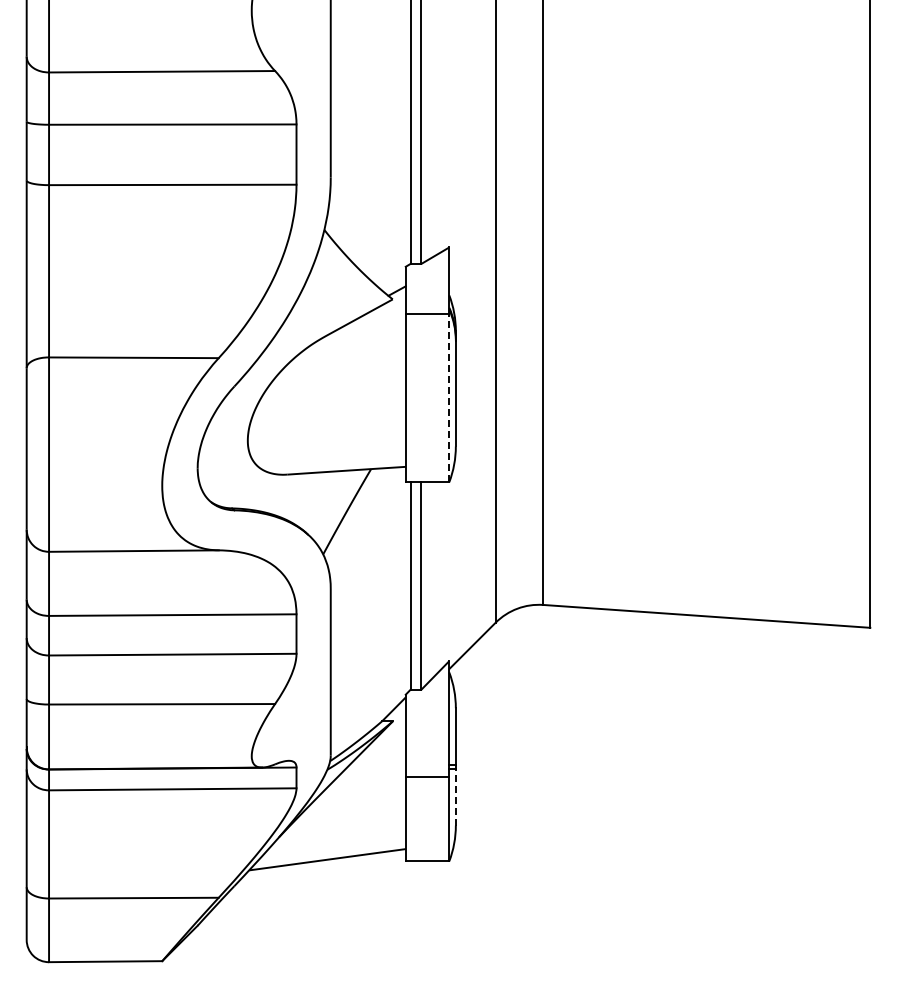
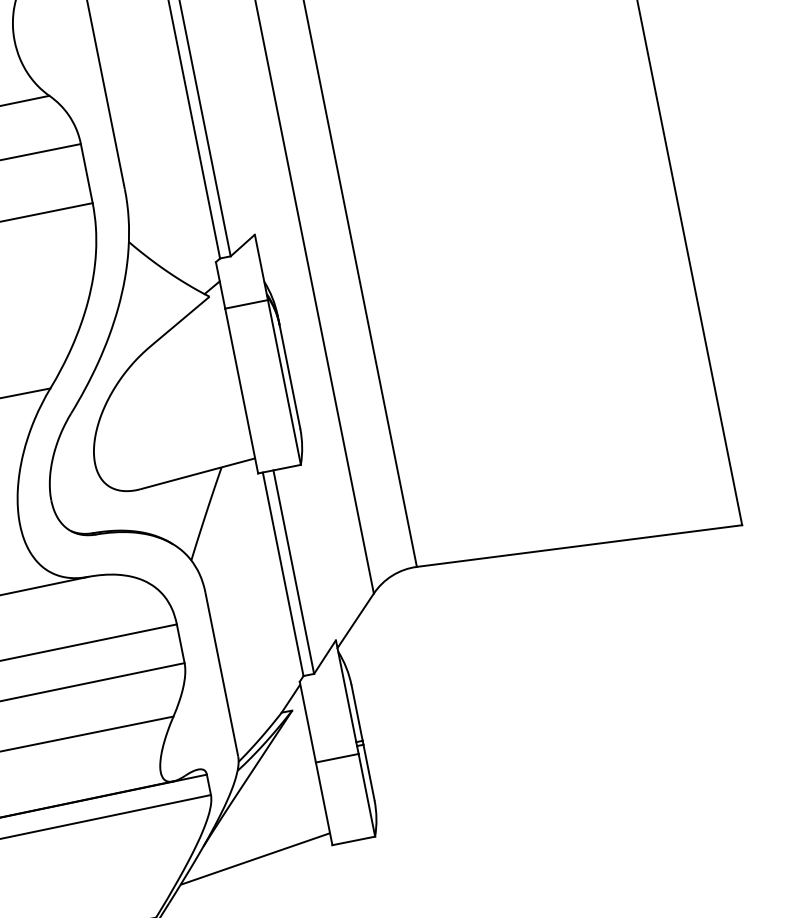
line: (449, 397) -> (284, 381), dashed -> solid
line: (455, 796) -> (368, 771), dashed -> solid

